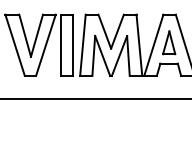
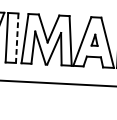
part: (169, 42) -> (95, 39), size x0.6
line: (73, 45) -> (17, 38), solid -> dashed

